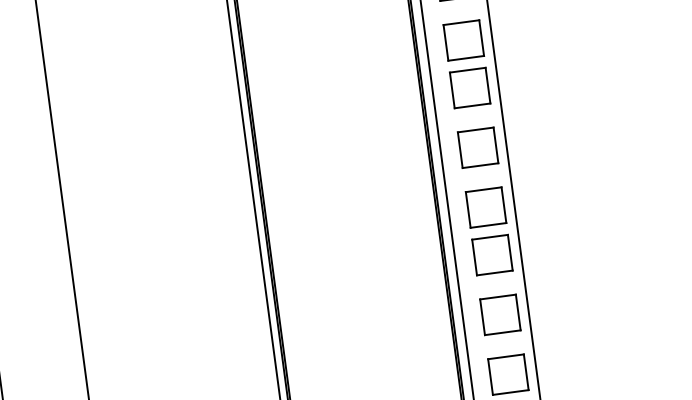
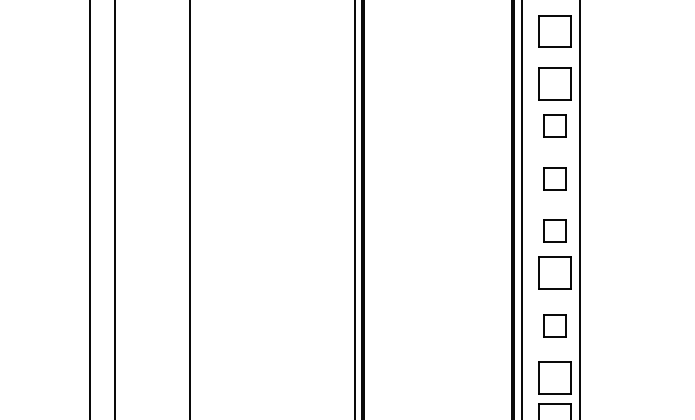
part: (469, 87) -> (554, 125), size x0.7
part: (477, 147) -> (554, 178), size x0.7
part: (485, 206) -> (554, 230), size x0.7
part: (499, 314) -> (554, 325), size x0.7

